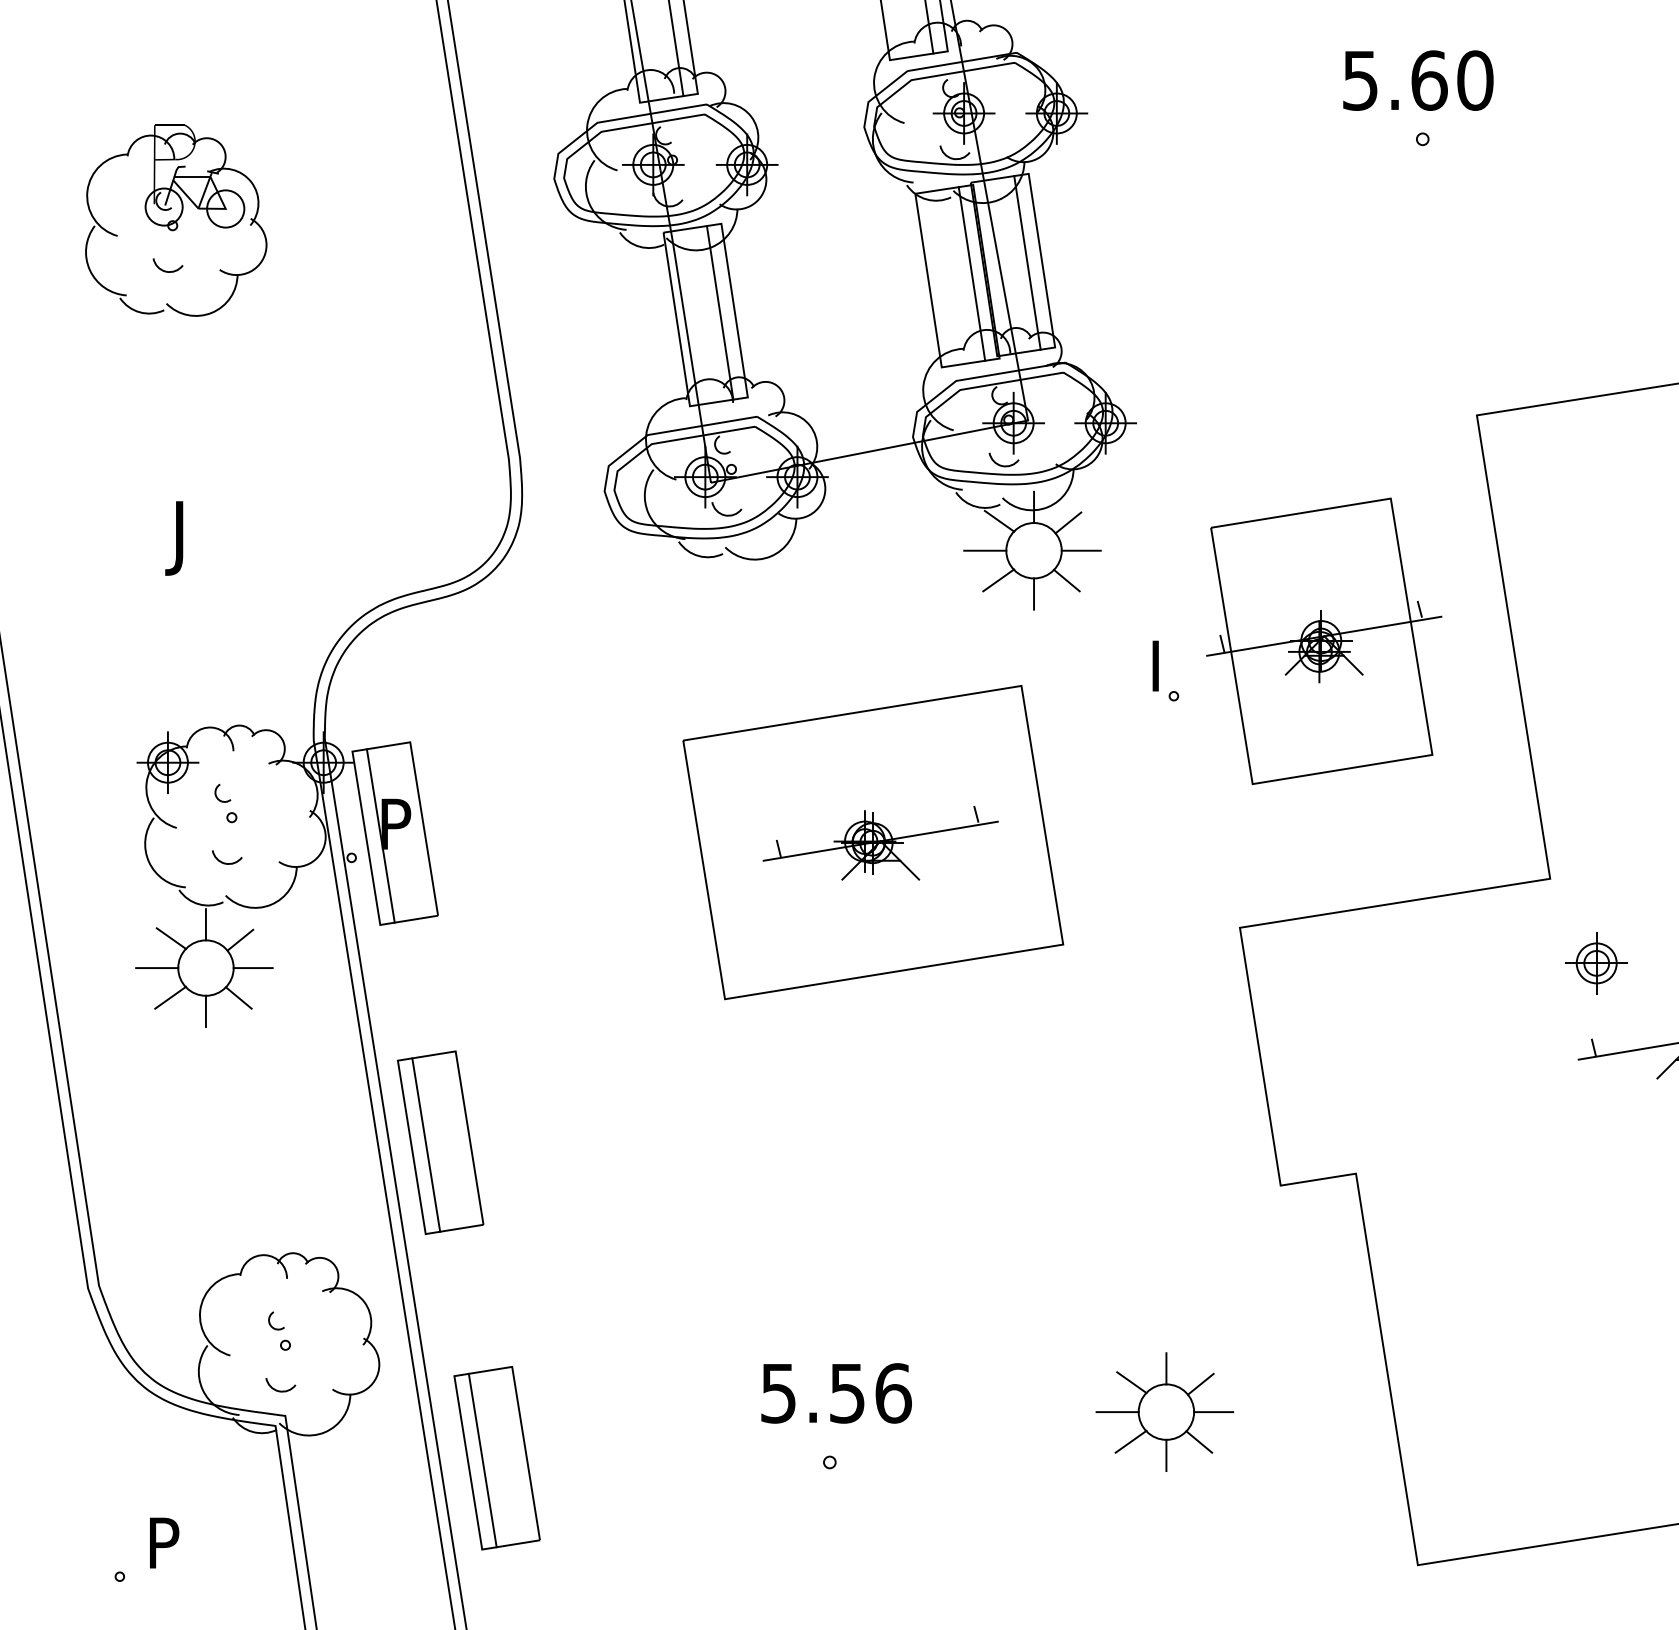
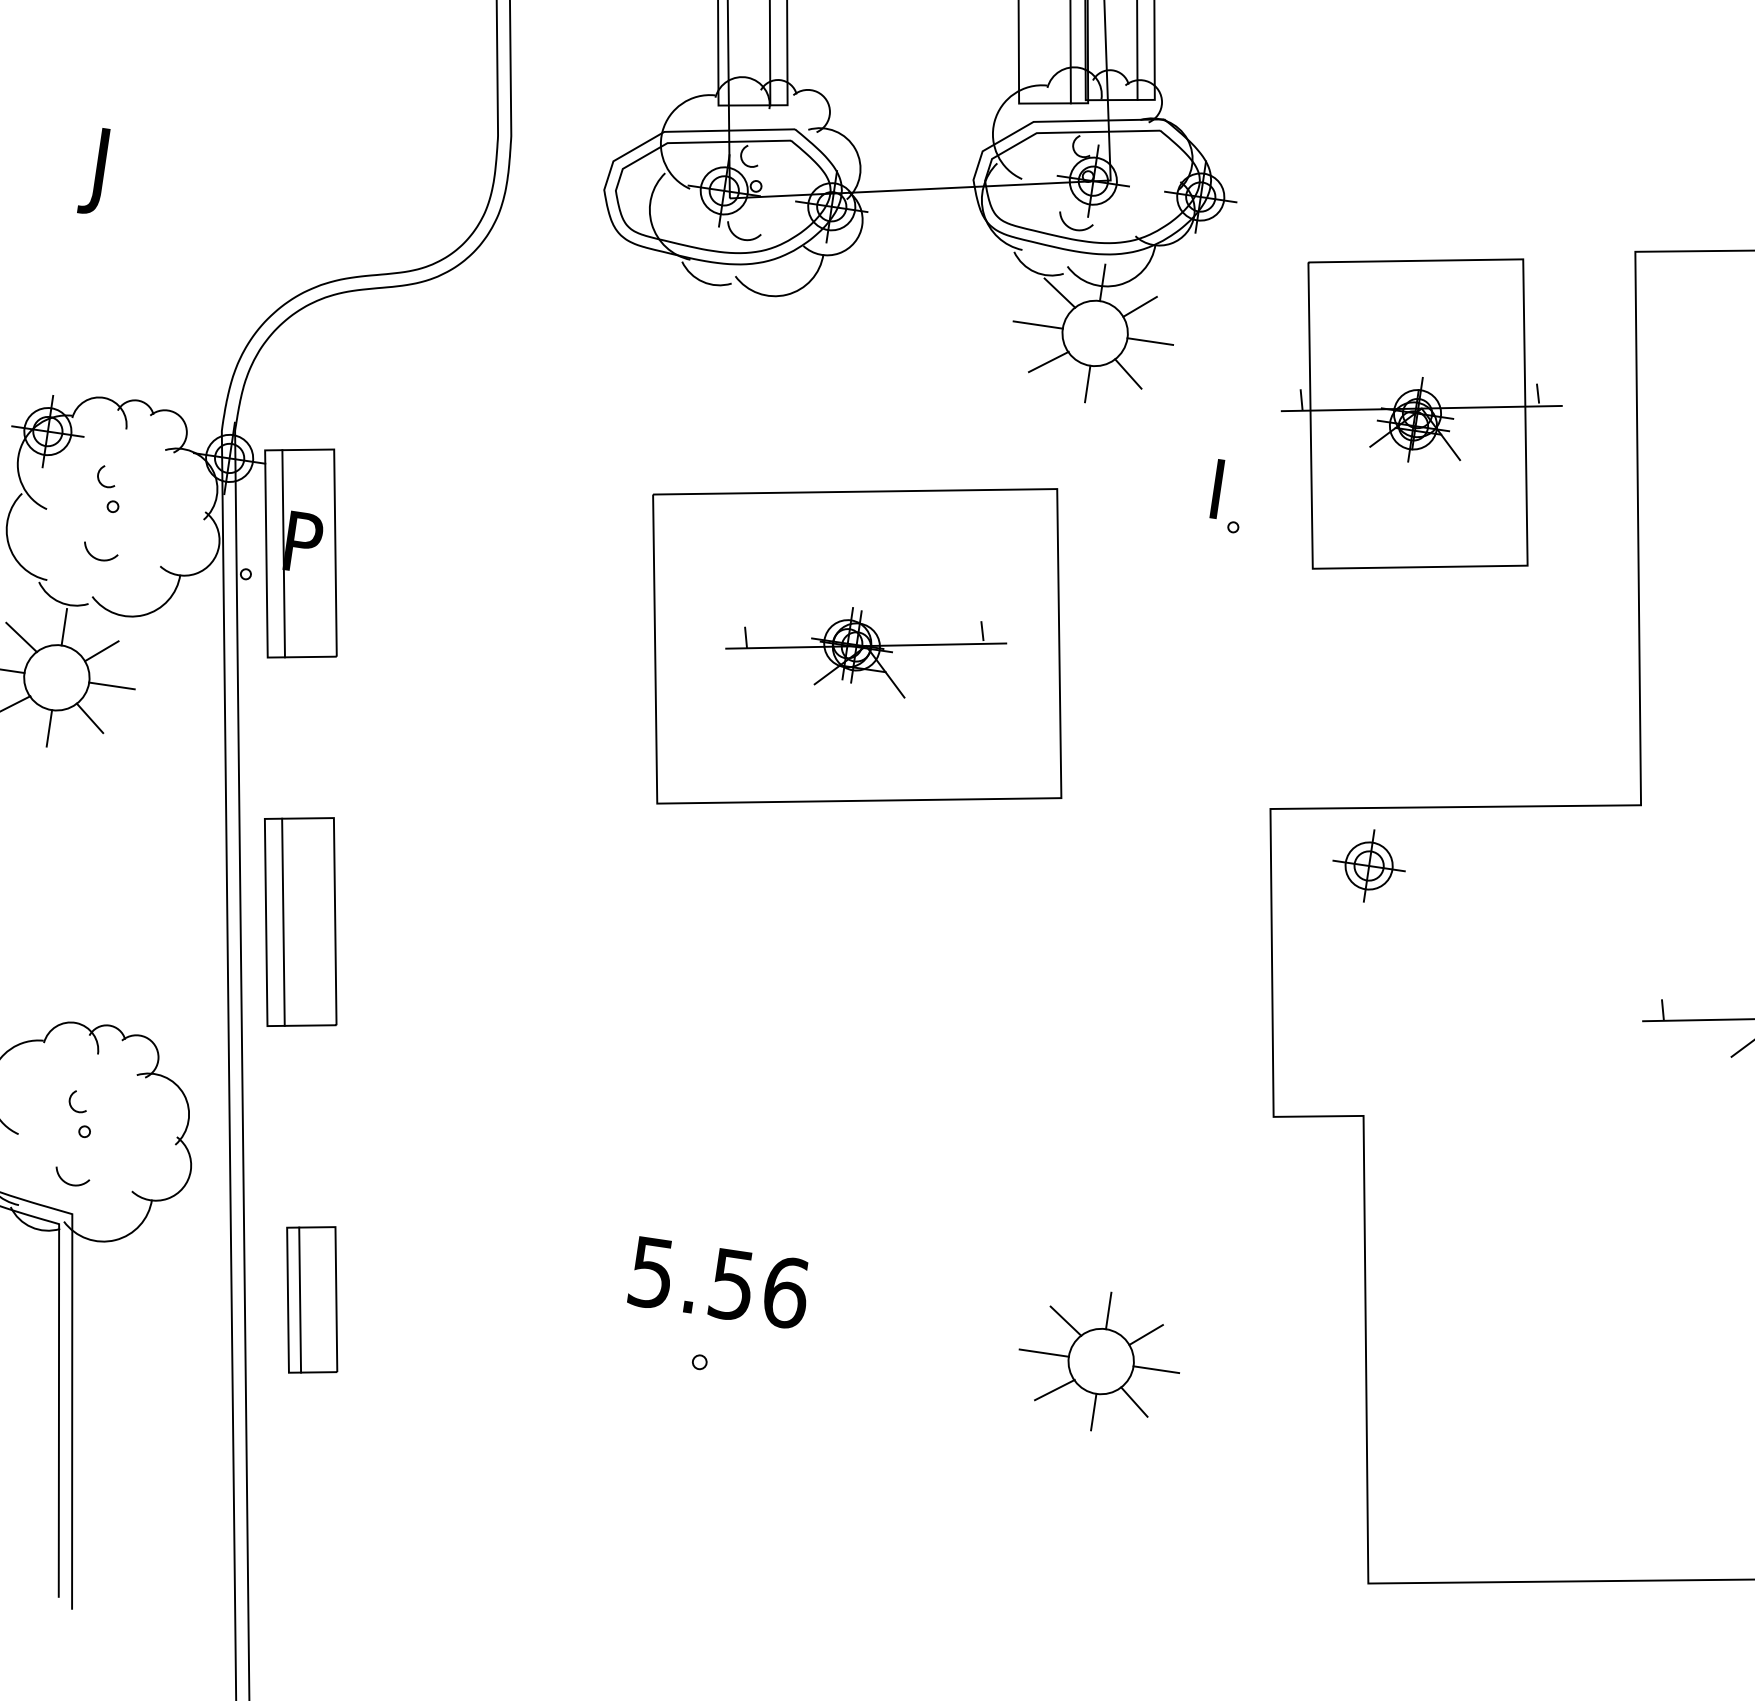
part: (1324, 640) -> (1421, 413), moved
part: (1596, 963) -> (1368, 866), moved
part: (496, 1457) -> (311, 1299), size x0.7

